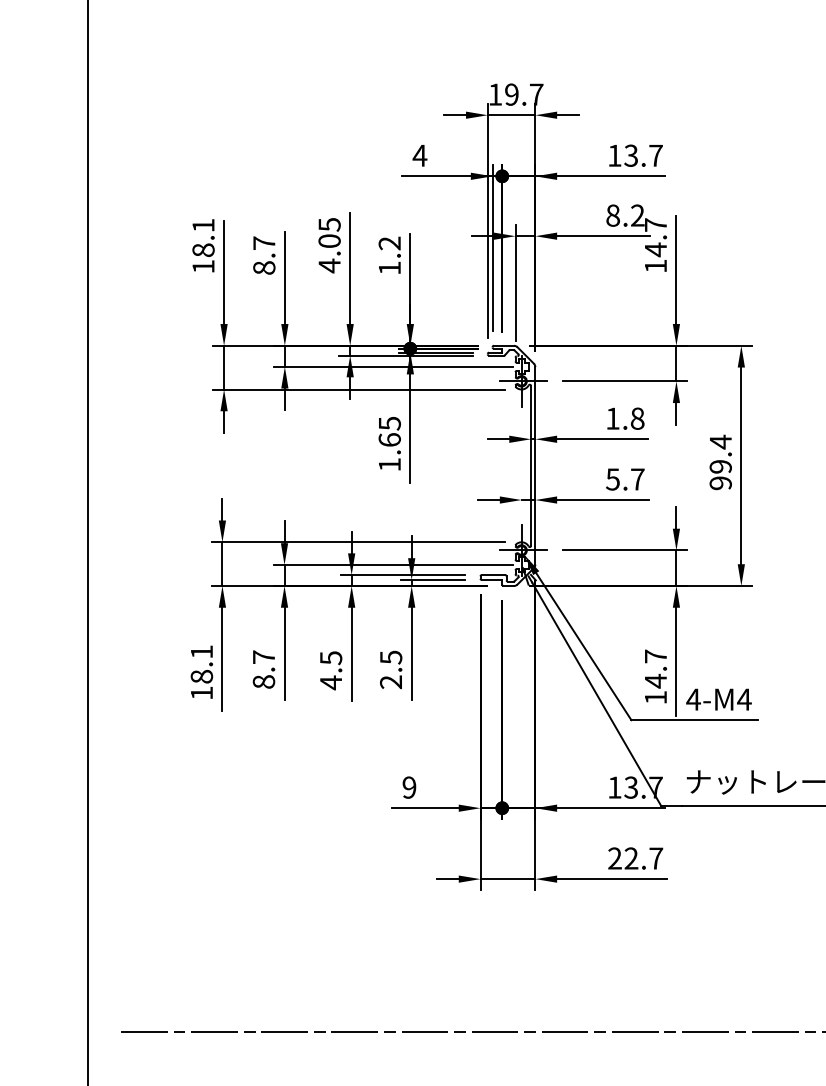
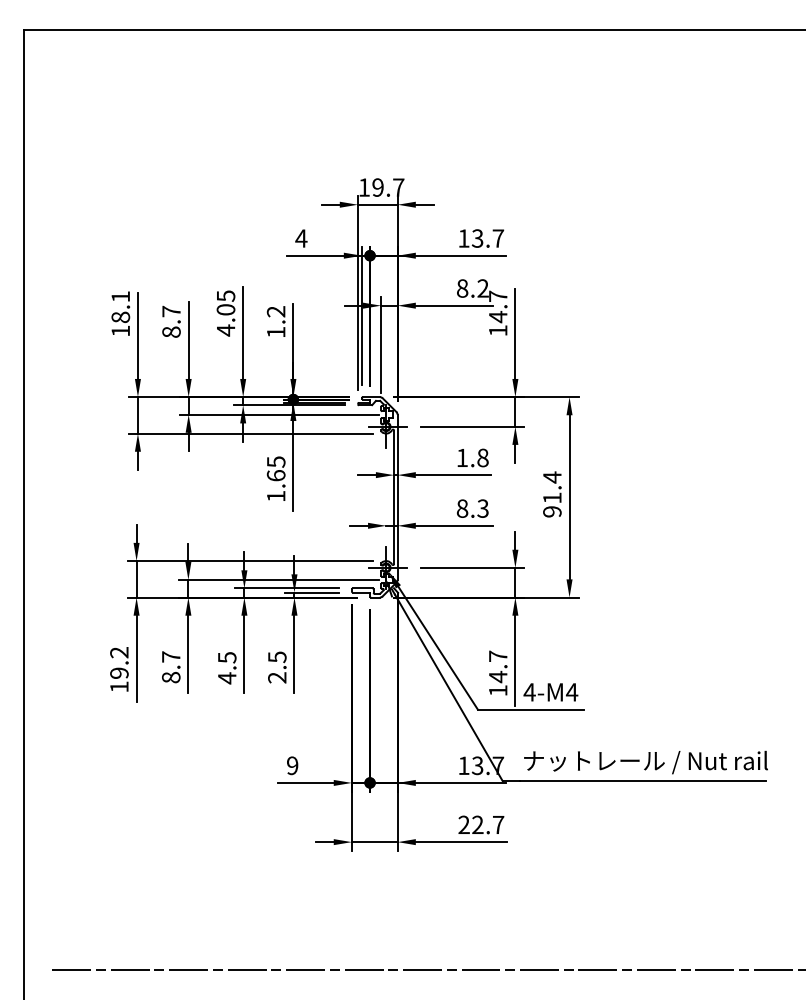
text: (720, 466) -> (552, 497), 99.4 -> 91.4
text: (625, 479) -> (472, 508), 5.7 -> 8.3
text: (201, 663) -> (119, 662), 18.1 -> 19.2

